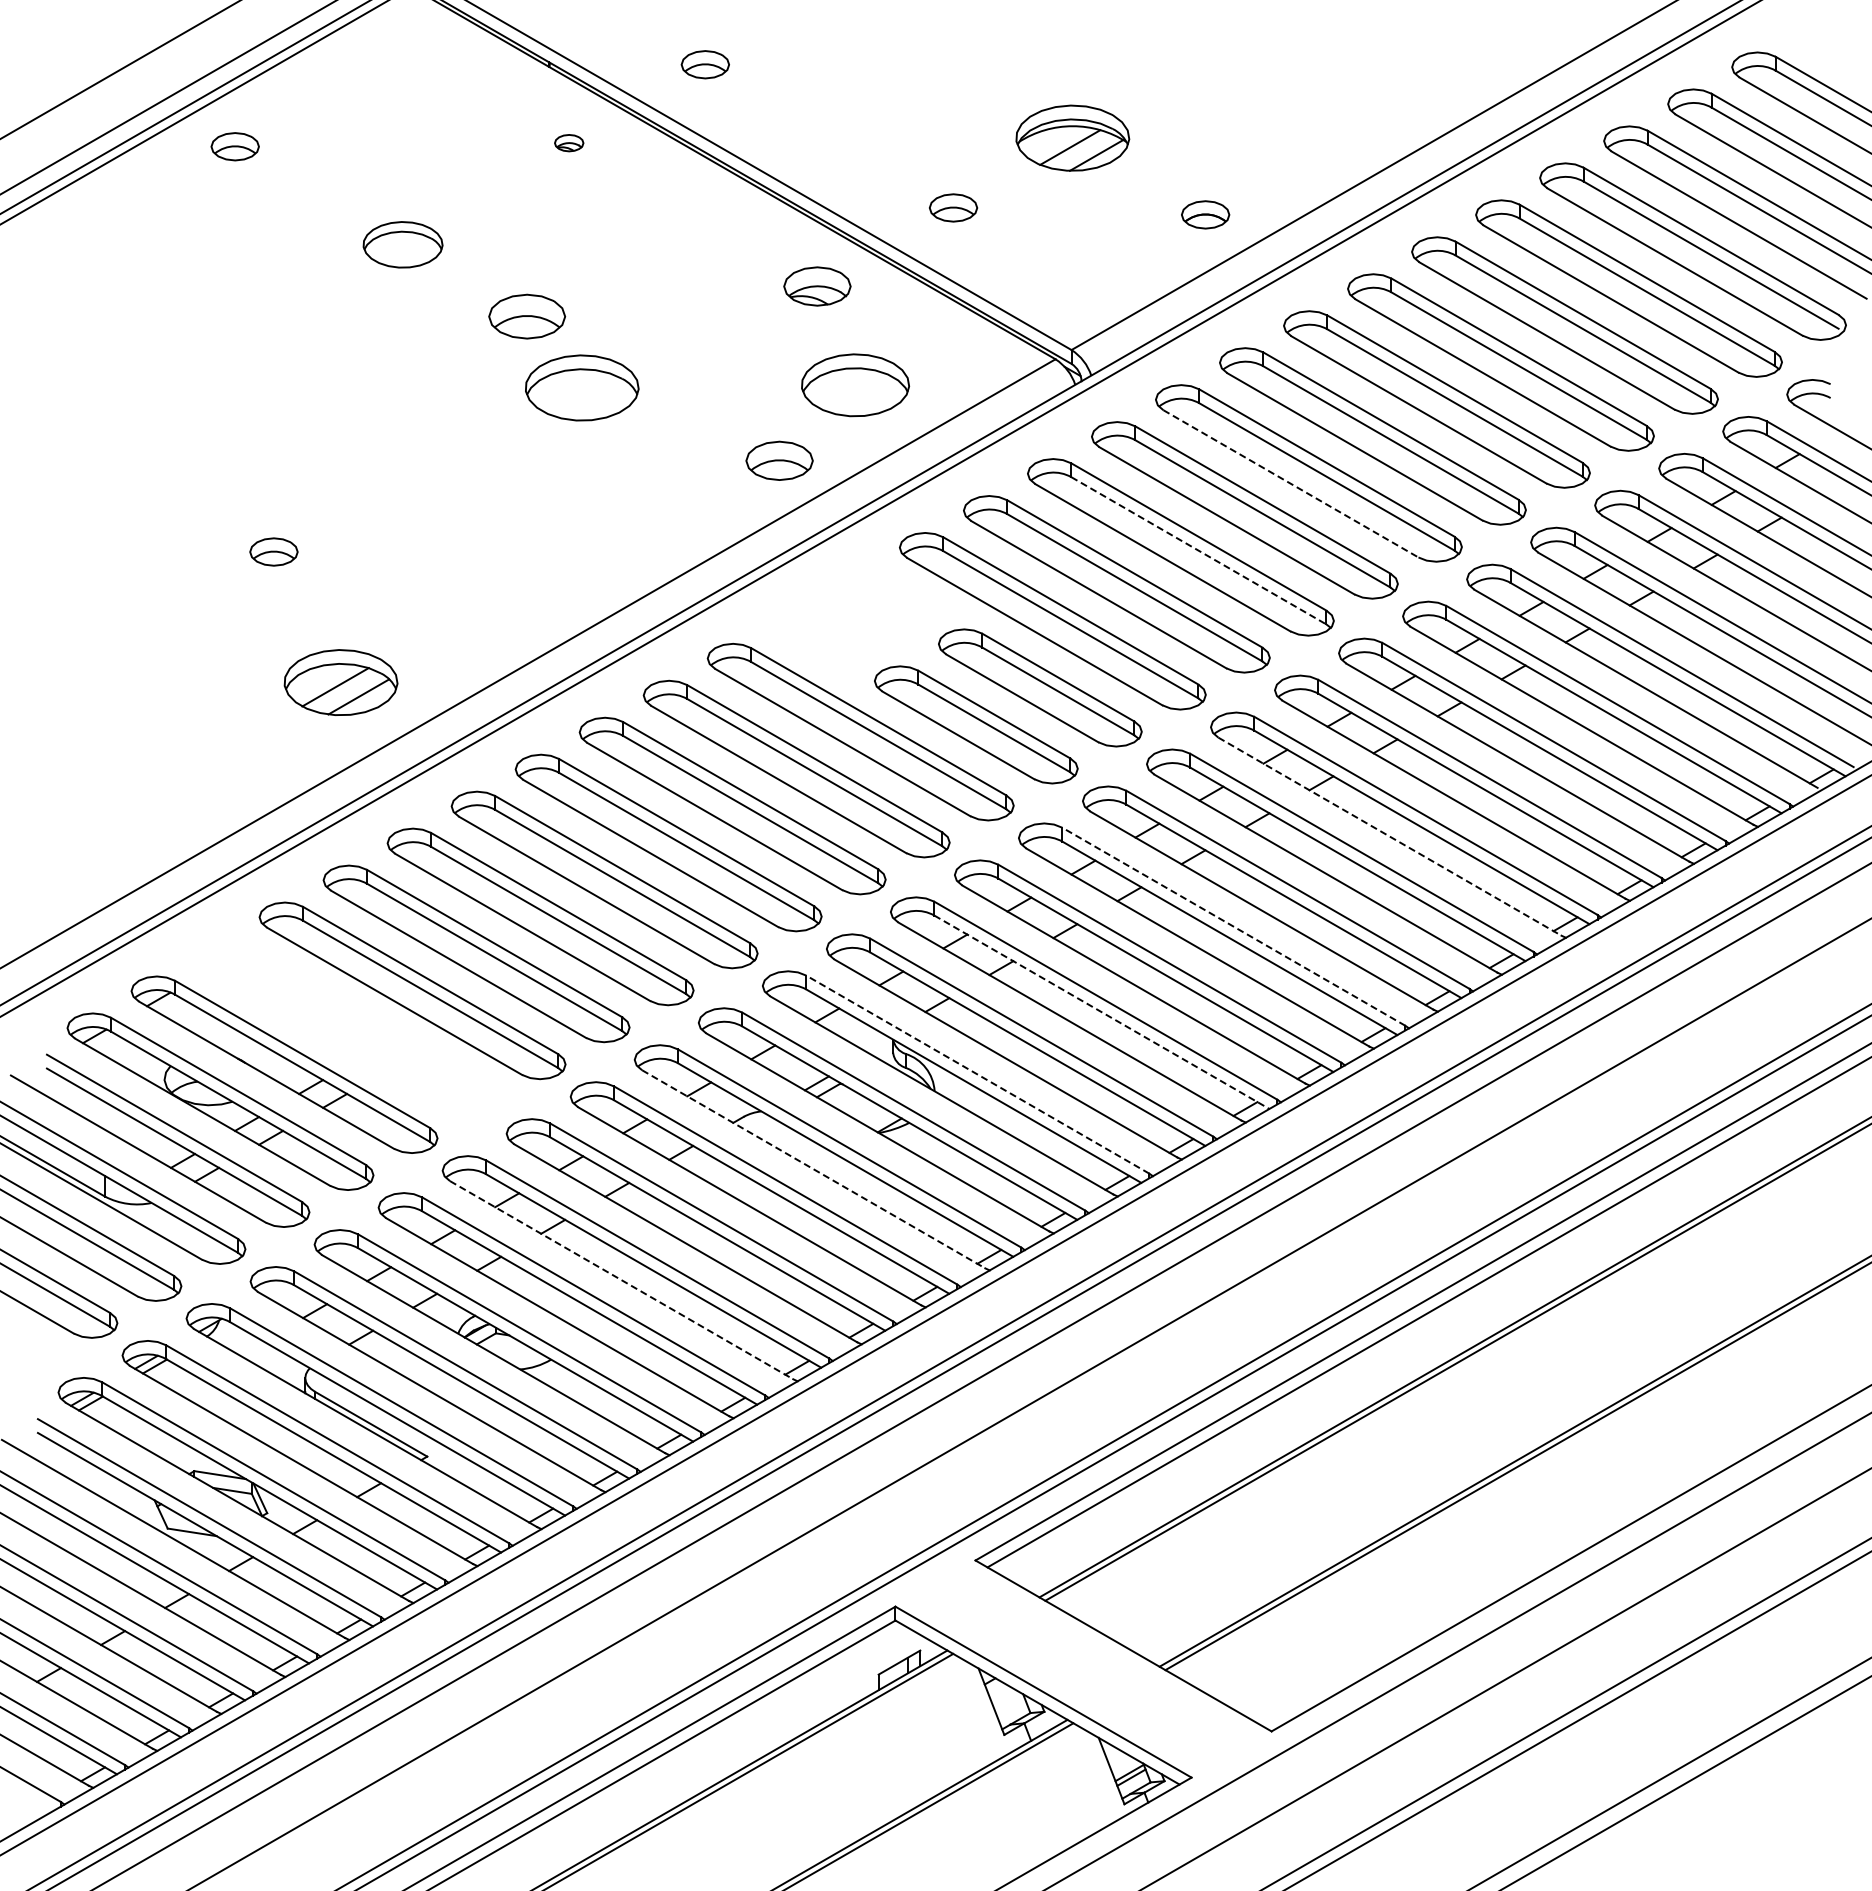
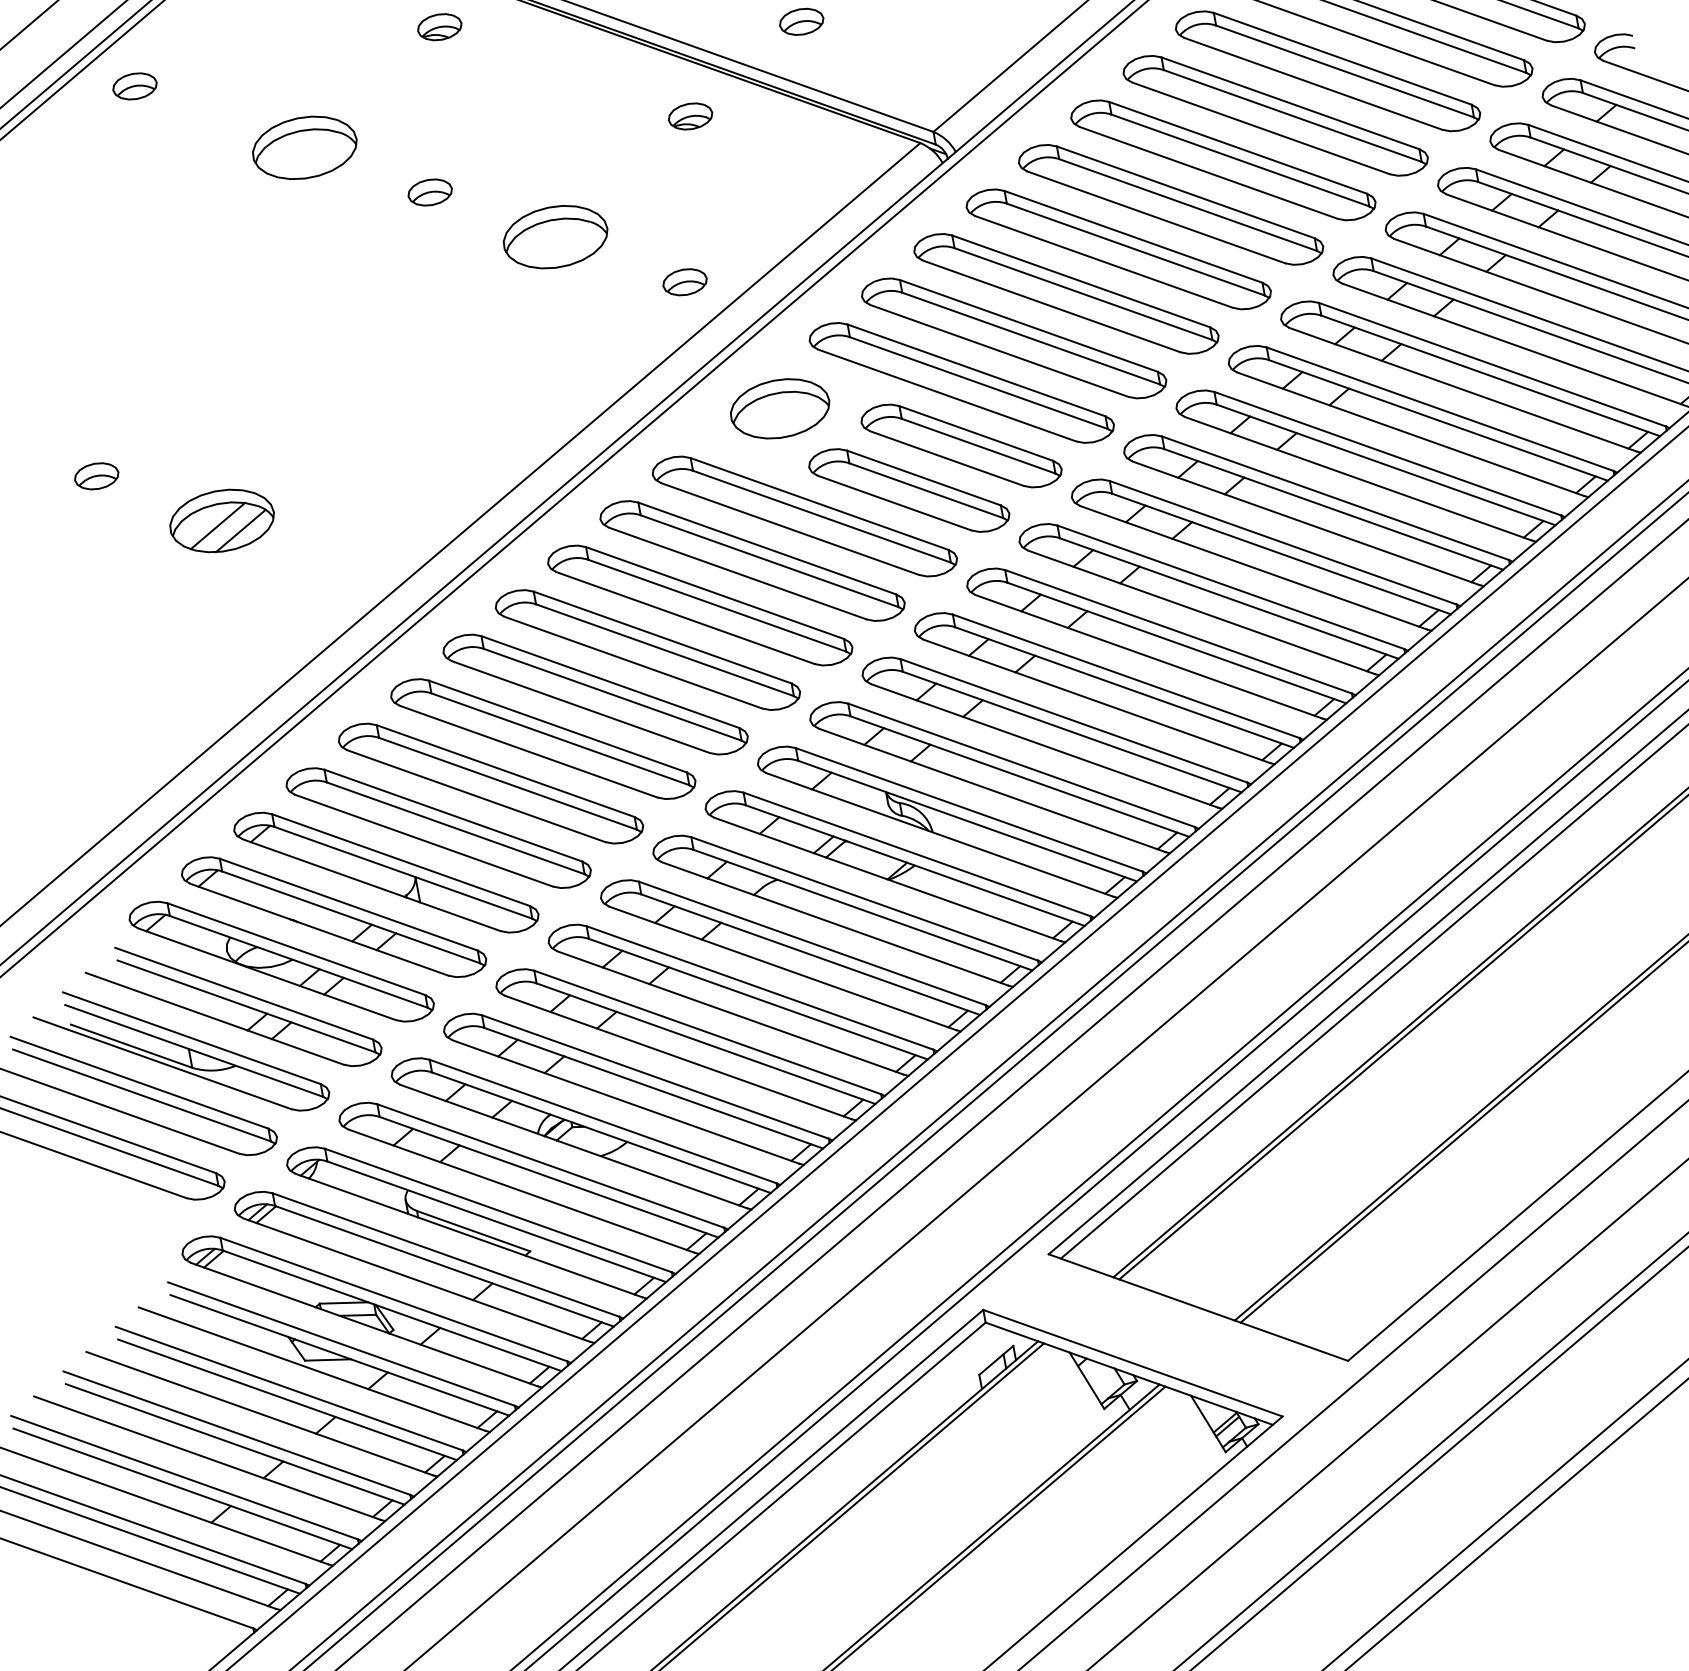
part: (568, 142) -> (438, 26), size x1.67
part: (402, 244) -> (304, 147), size x1.43
part: (817, 286) -> (690, 116), size x0.71
part: (526, 315) -> (429, 191), size x0.62
part: (855, 385) -> (780, 408), moved
part: (582, 387) -> (555, 236), moved
part: (778, 460) -> (684, 282), size x0.71
line: (1291, 484) -> (1157, 217), dashed -> solid
part: (273, 551) -> (96, 475), moved
line: (1199, 551) -> (1084, 294), dashed -> solid
part: (340, 682) -> (221, 520), moved
line: (1390, 836) -> (1306, 523), dashed -> solid
line: (1233, 926) -> (1178, 631), dashed -> solid
line: (1102, 1012) -> (1072, 732), dashed -> solid
part: (348, 1027) -> (386, 872), added
line: (977, 1074) -> (969, 809), dashed -> solid
line: (814, 1169) -> (835, 923), dashed -> solid
line: (622, 1280) -> (679, 1057), dashed -> solid

